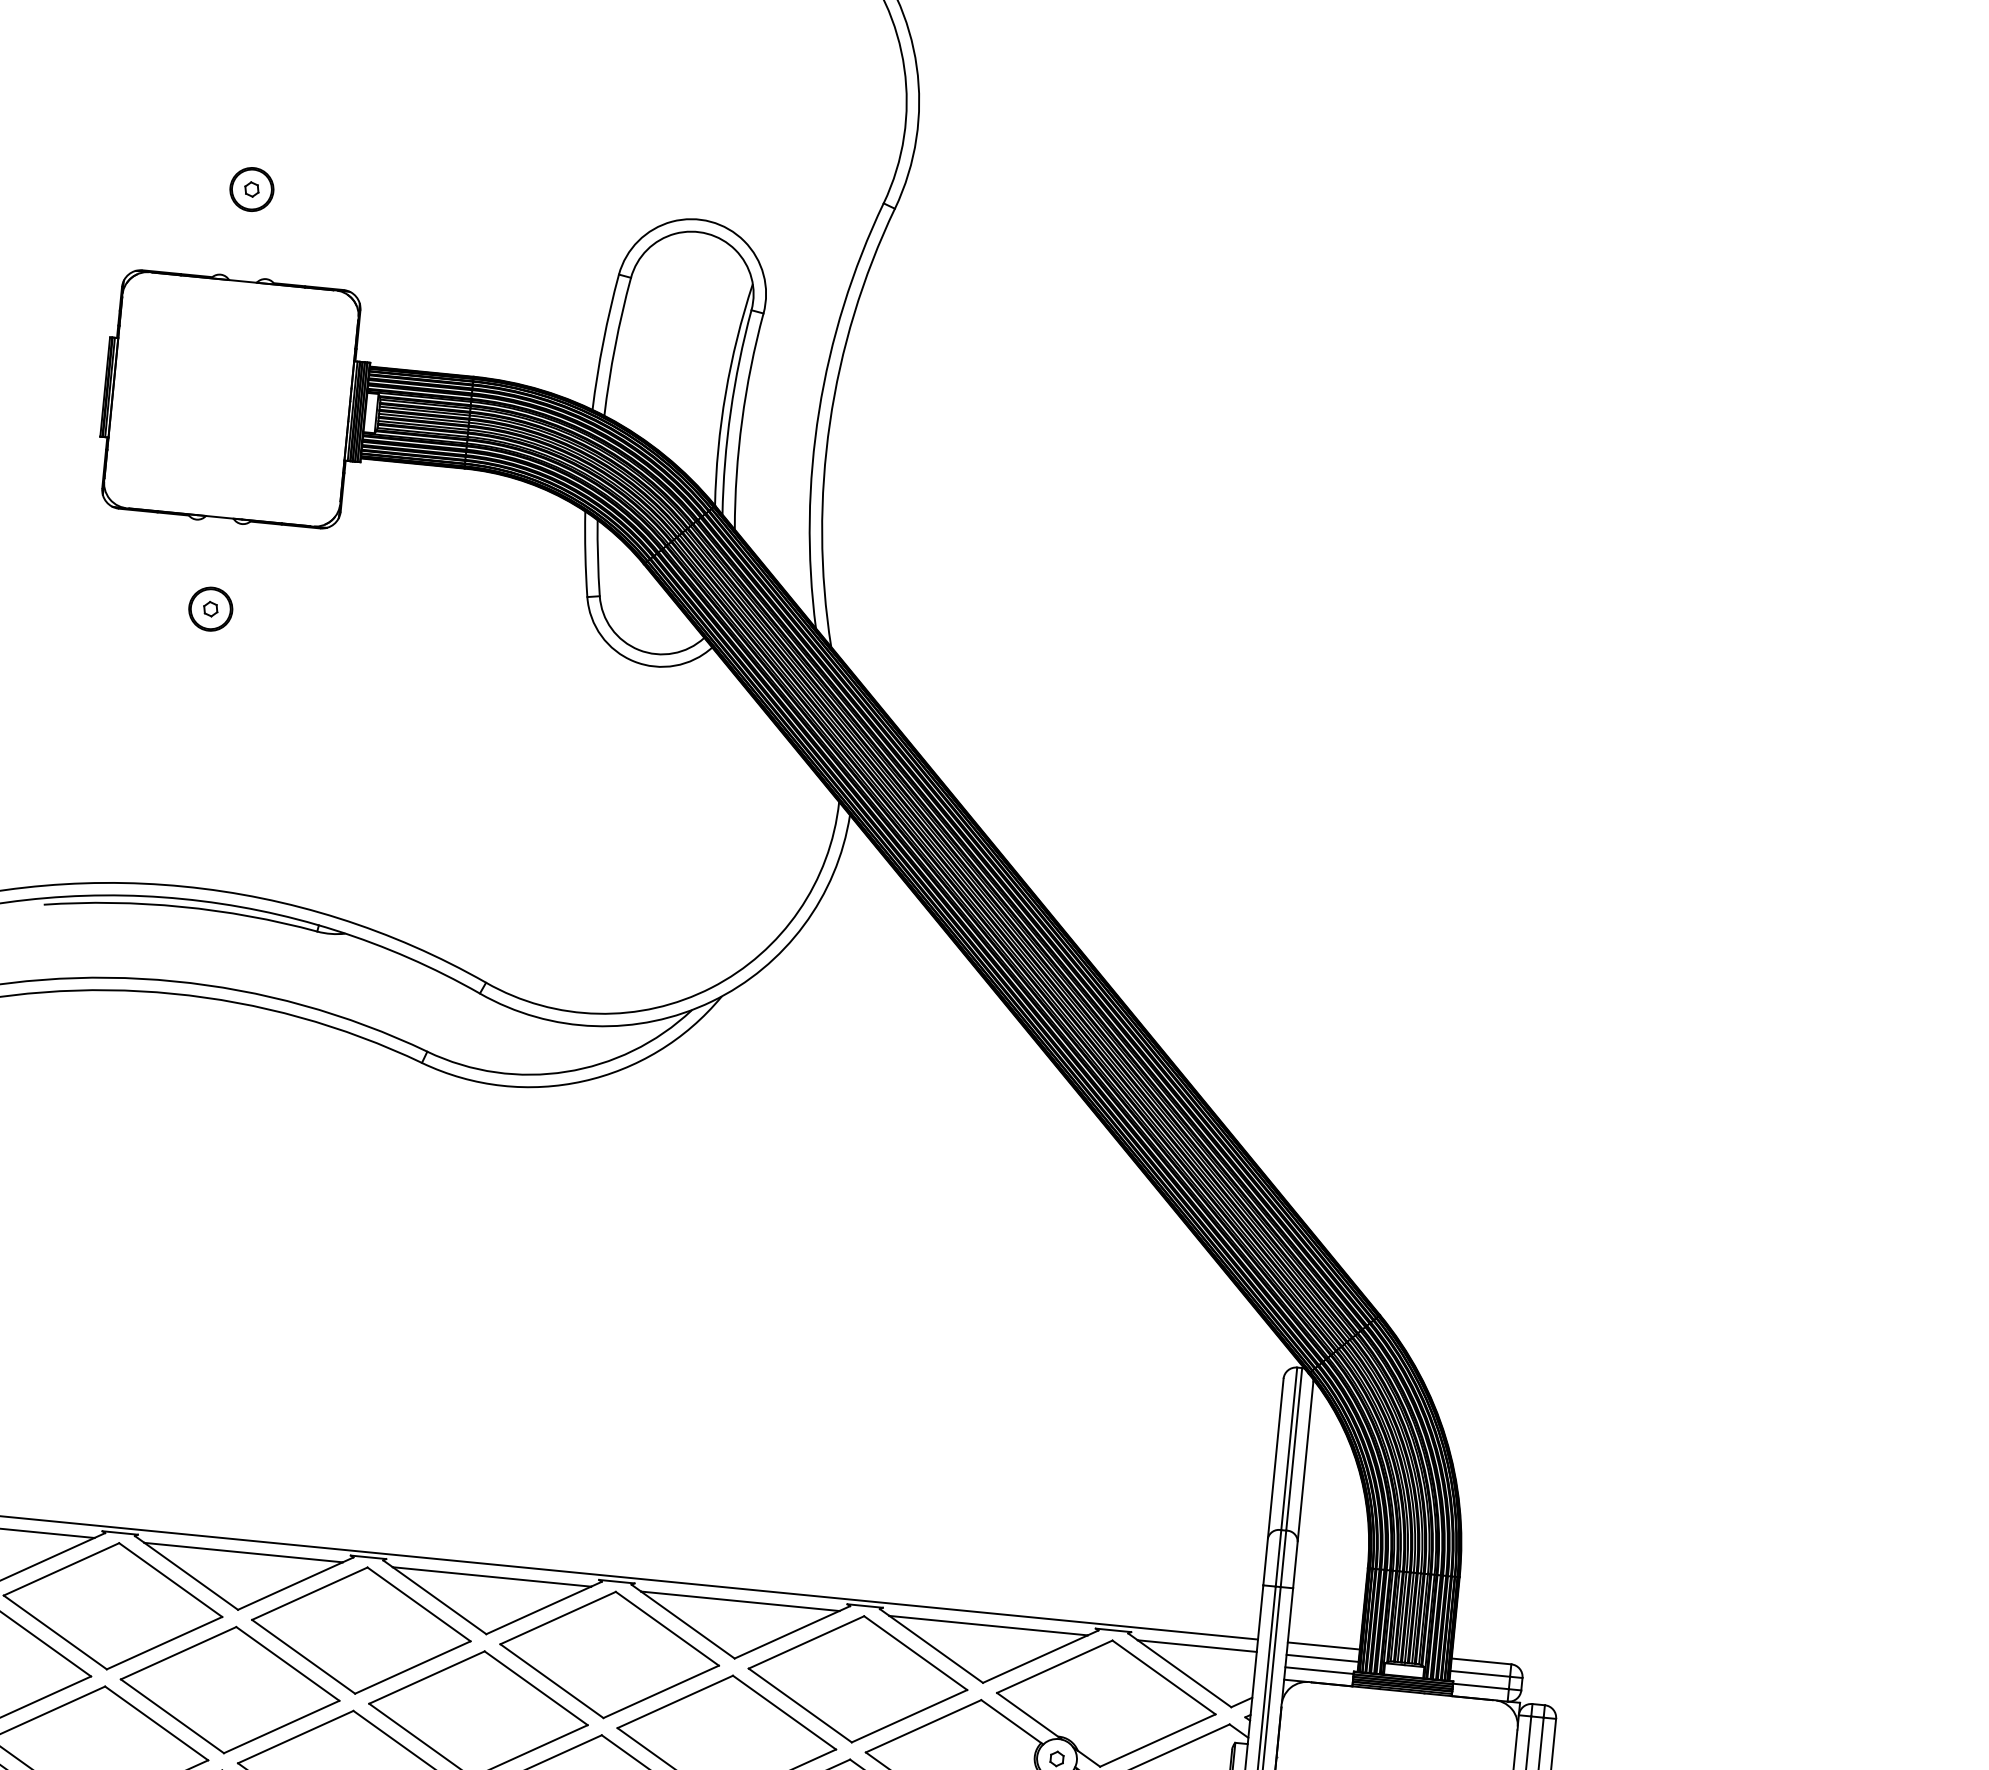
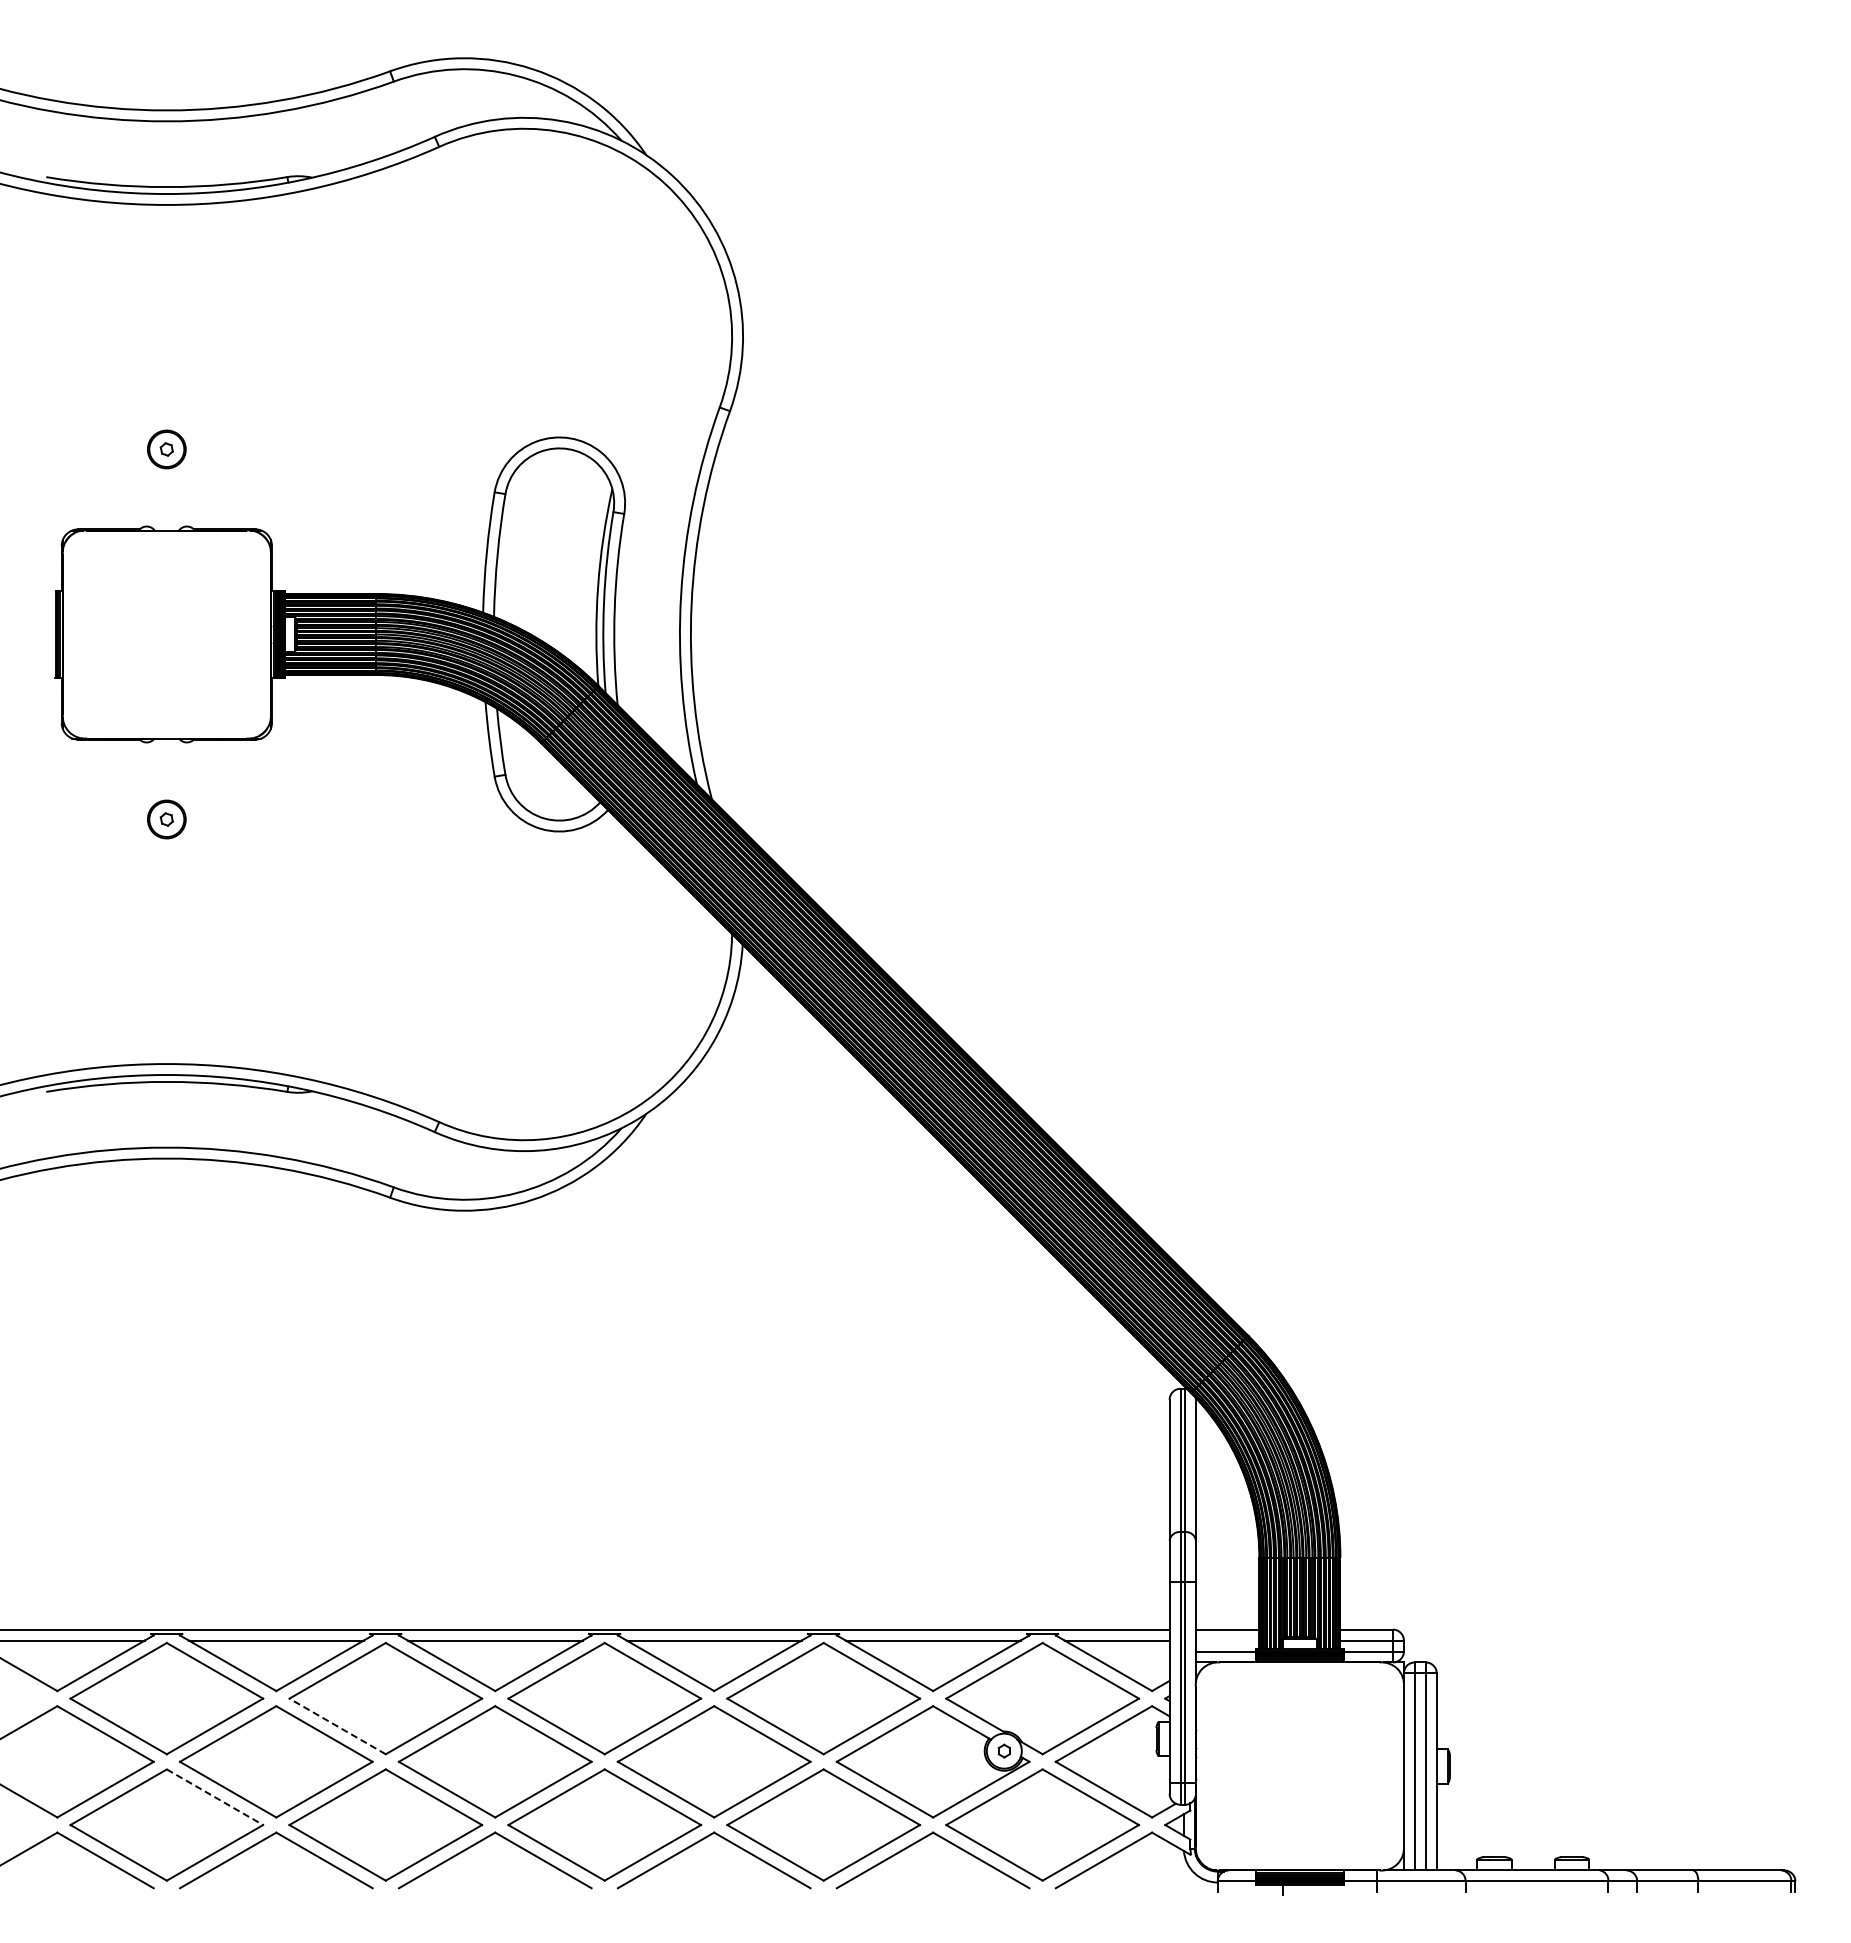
line: (303, 1656) -> (337, 1726), solid -> dashed
line: (1322, 1658) -> (1227, 1640), removed
line: (157, 1723) -> (215, 1797), solid -> dashed

